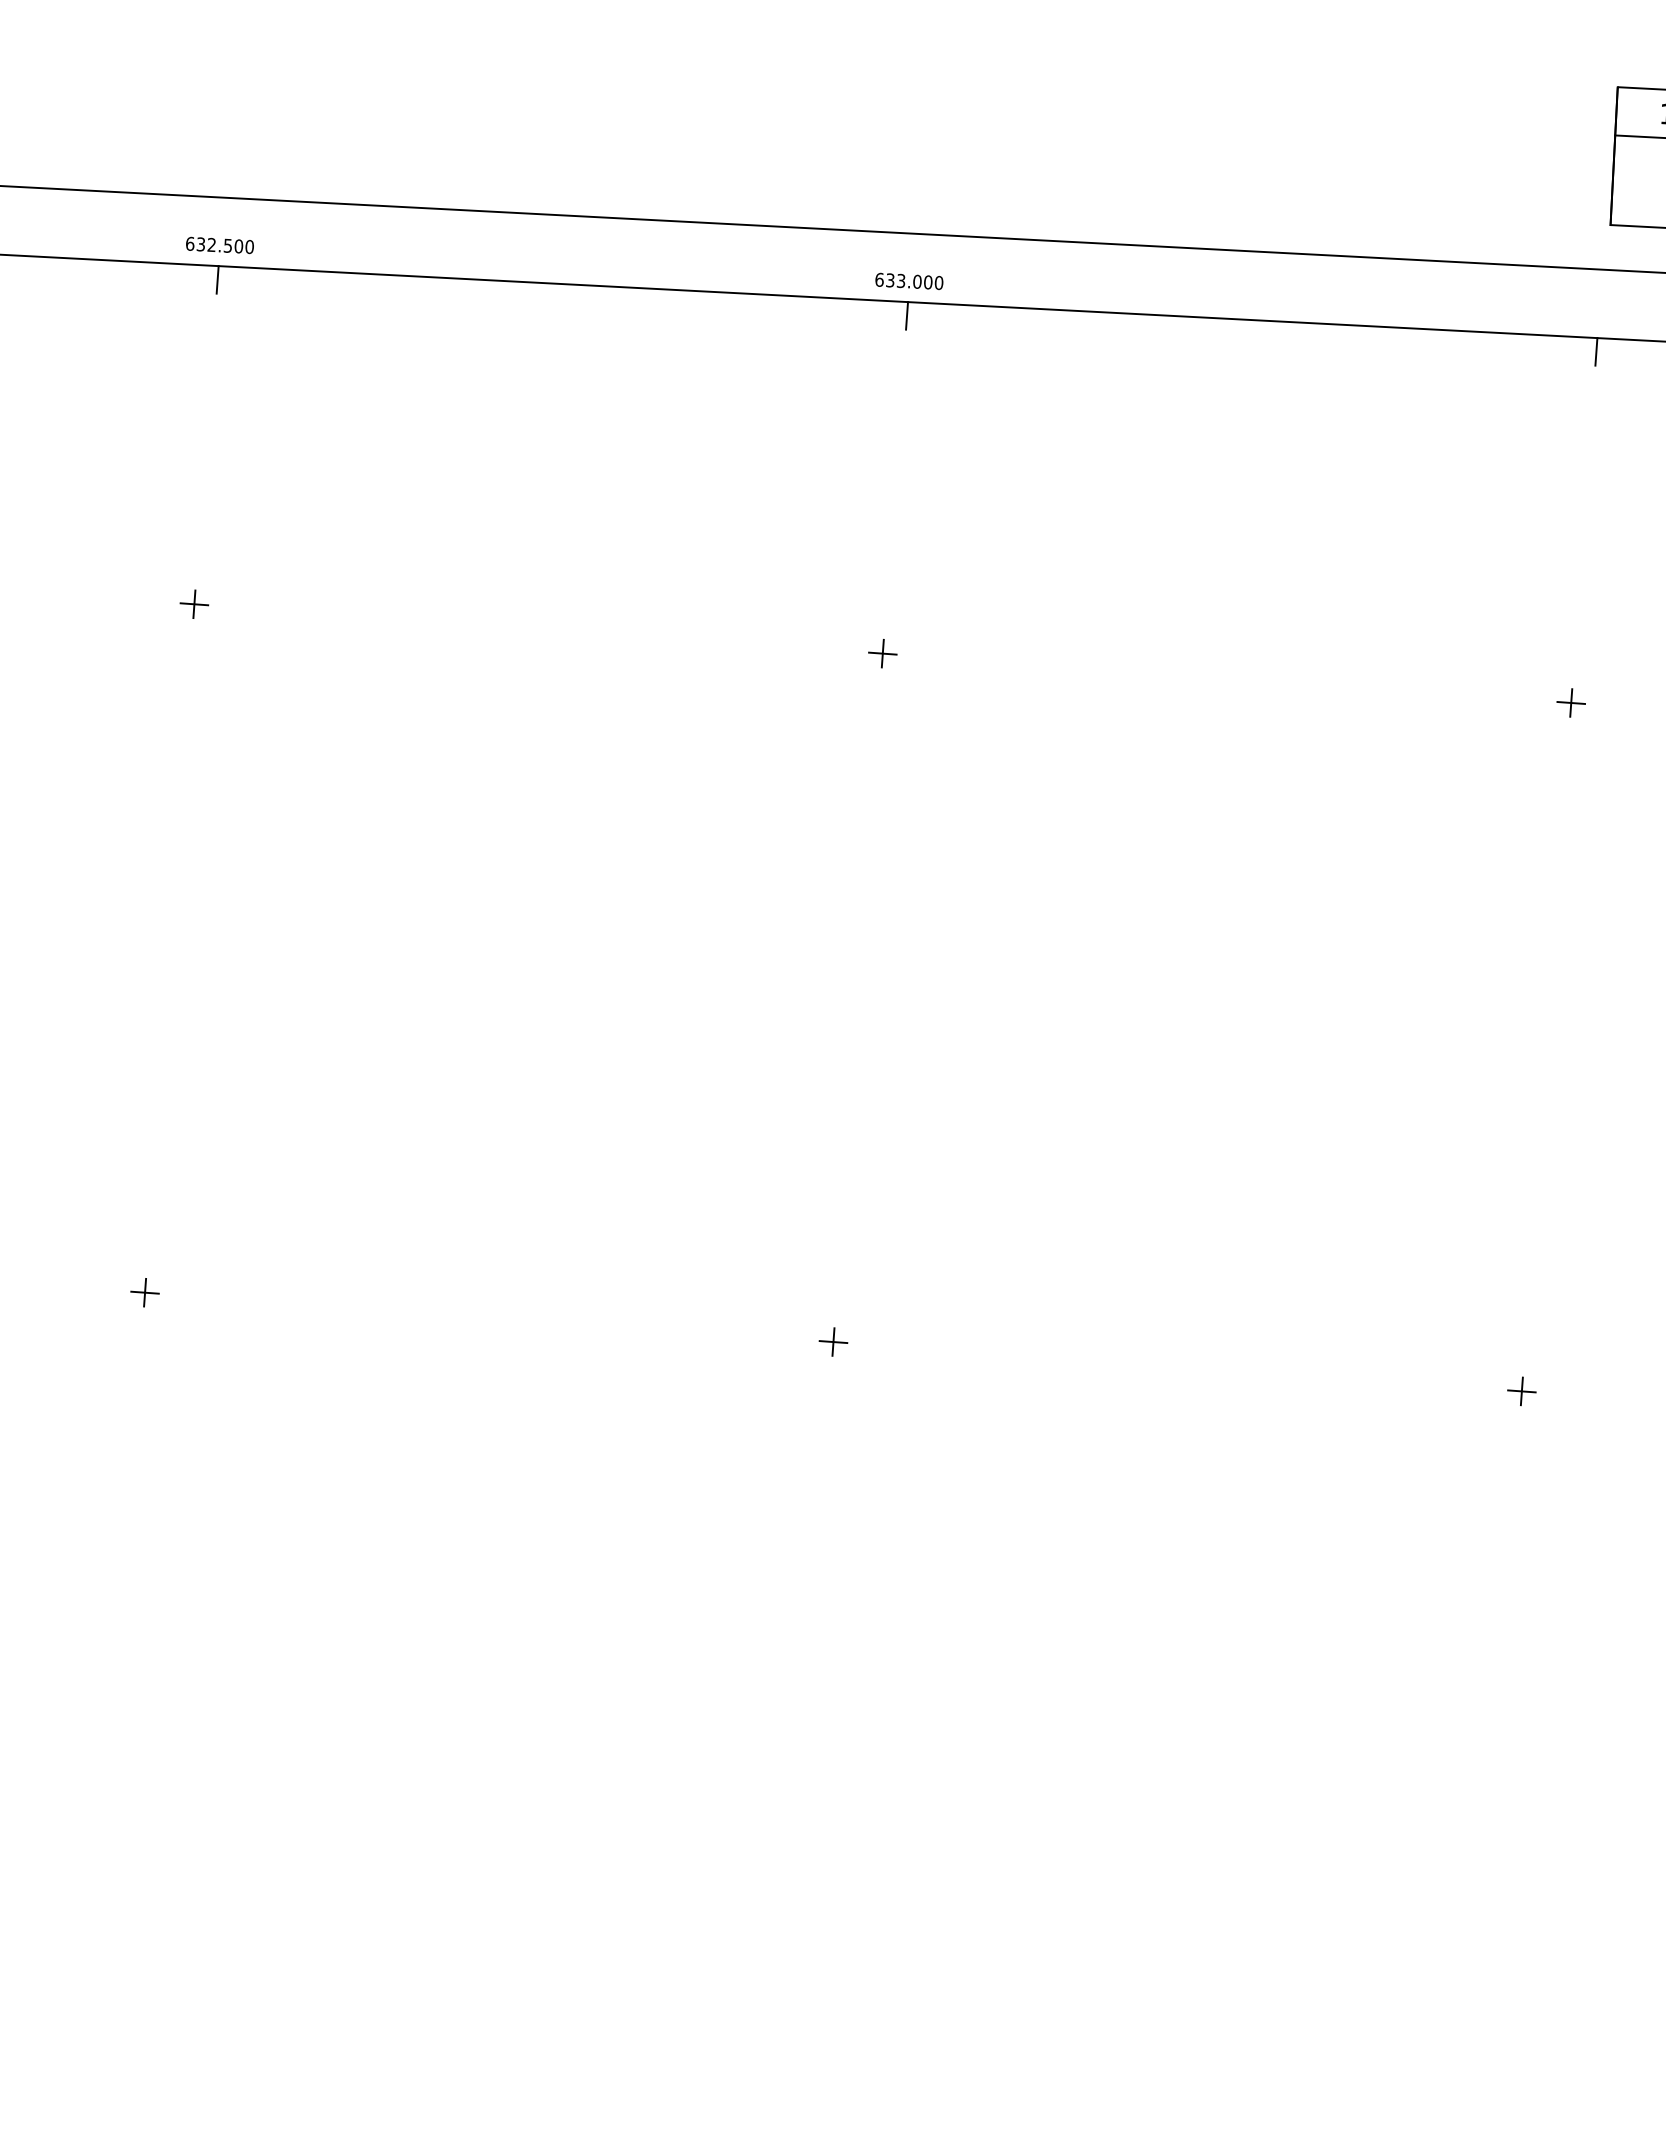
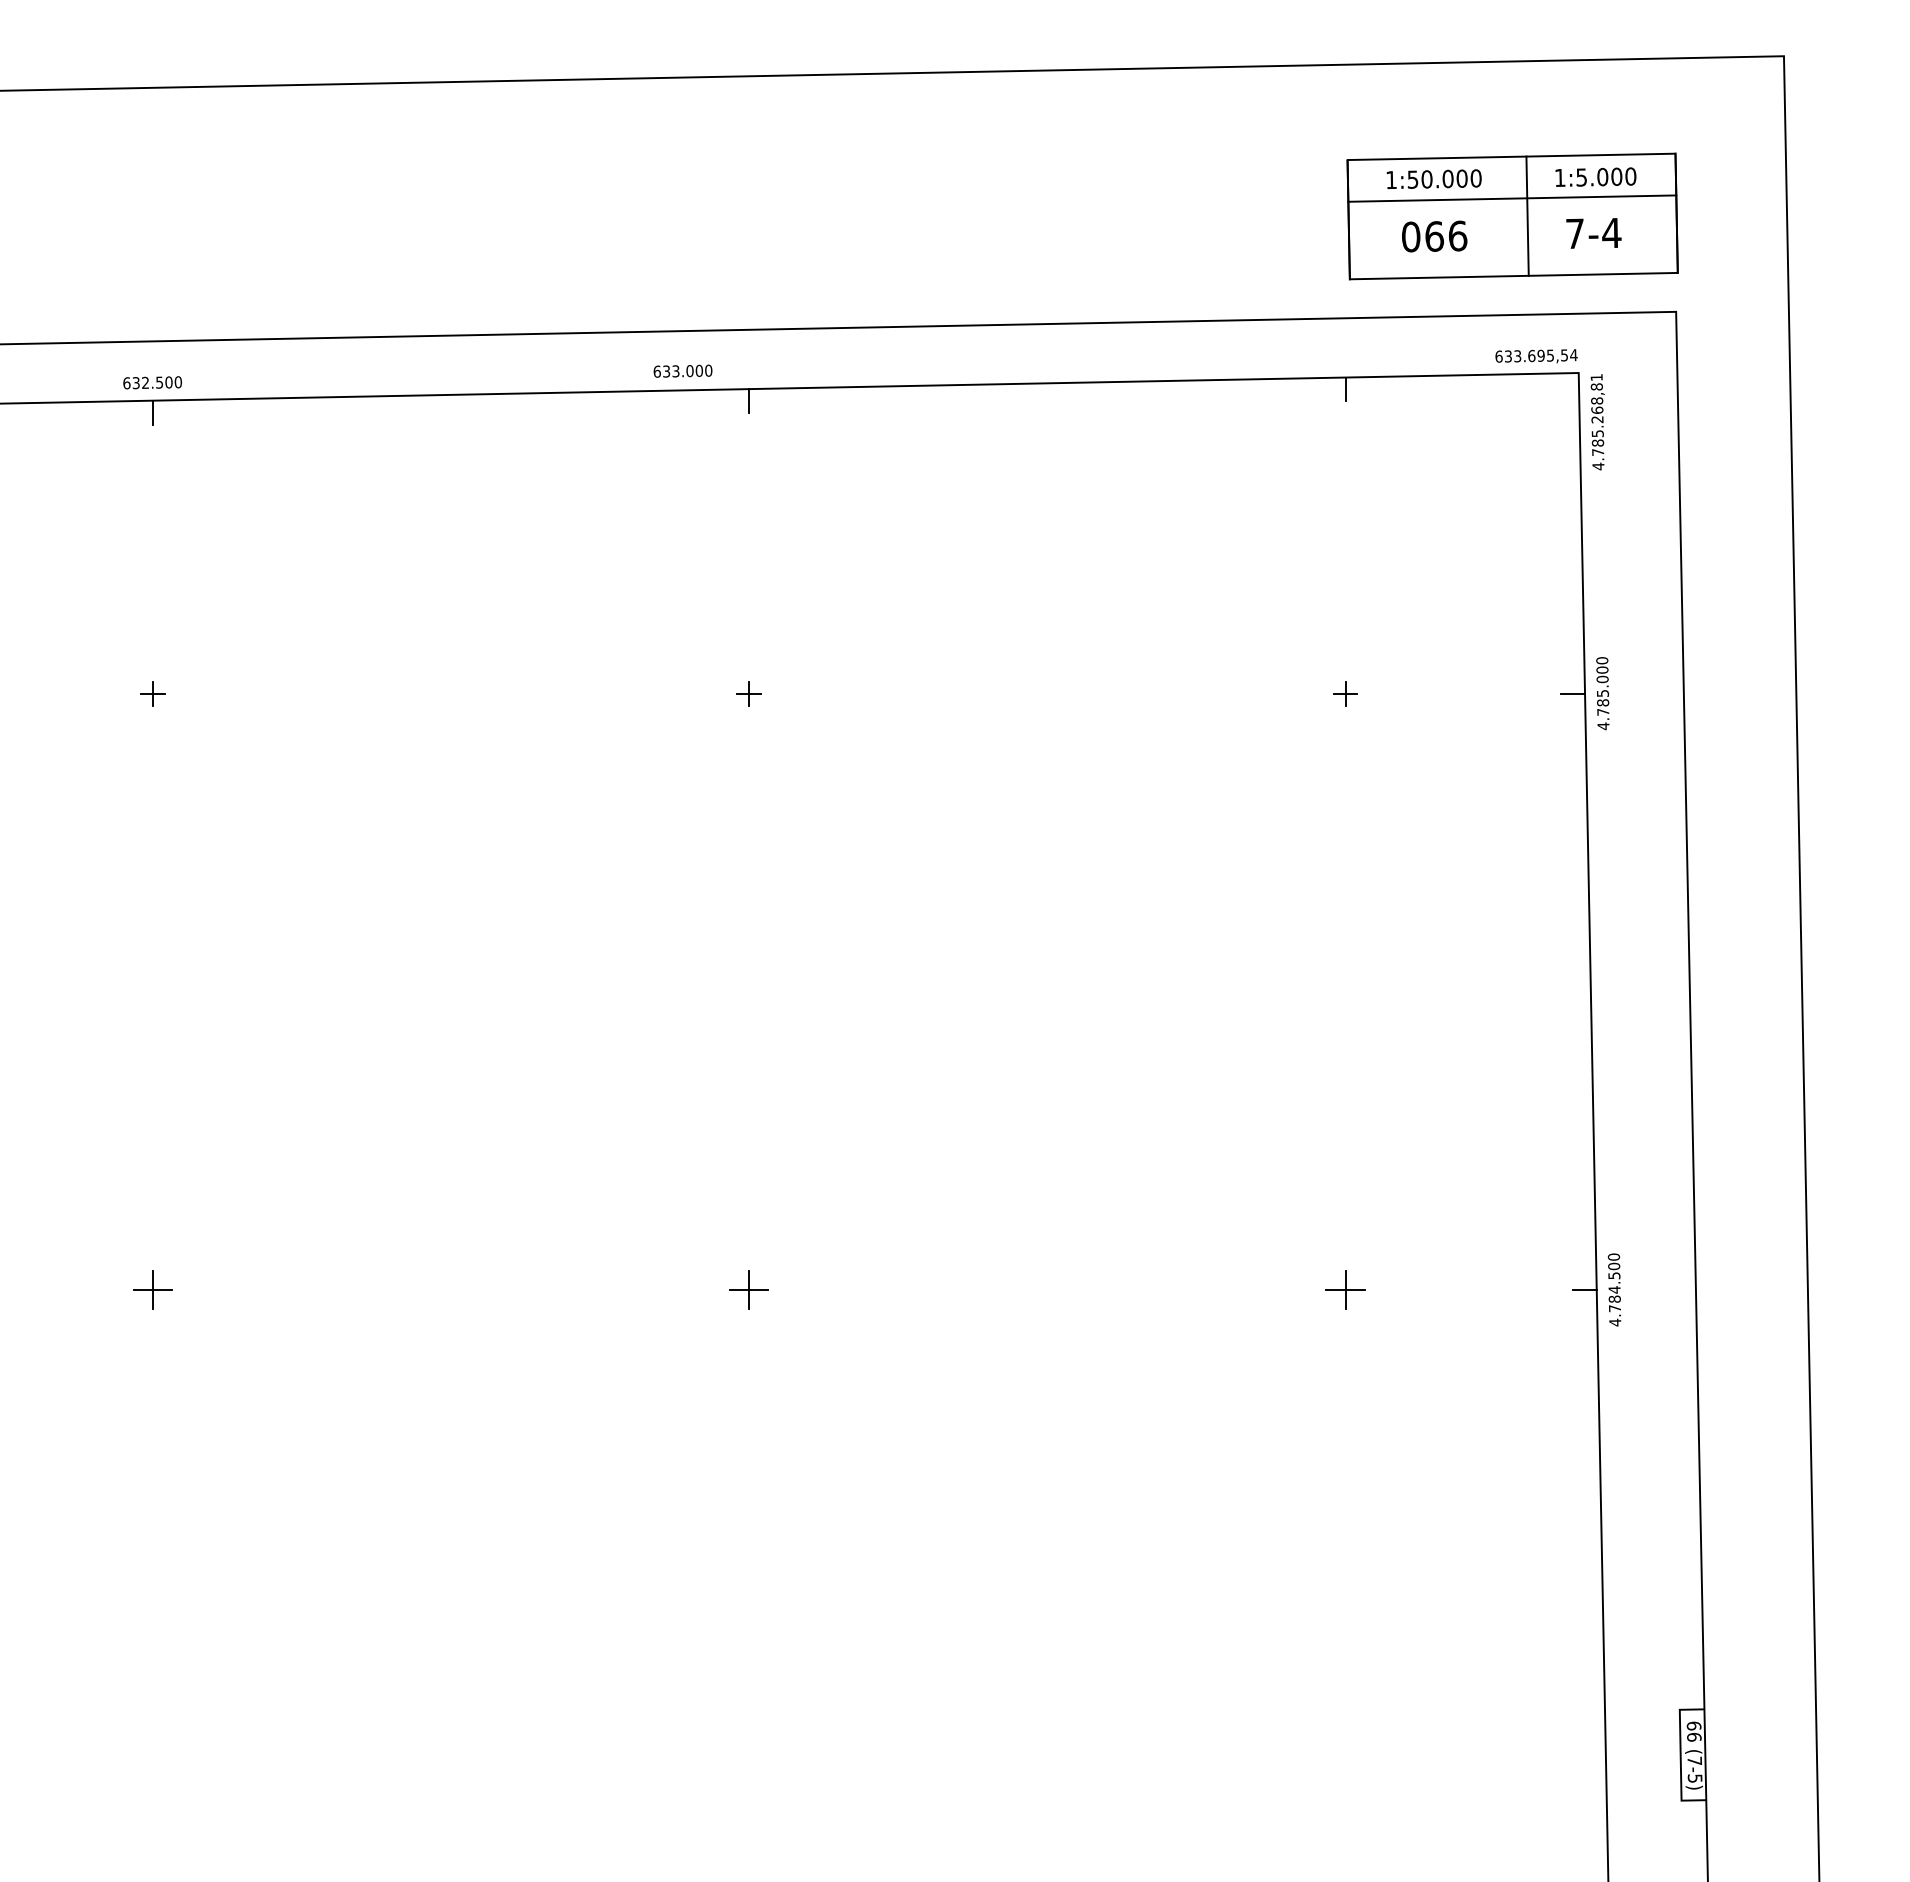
text: (908, 280) -> (682, 370), moved
part: (144, 1292) -> (152, 1289), size x1.6
part: (832, 1341) -> (748, 1289), size x1.6
part: (1521, 1390) -> (1345, 1289), size x1.6

